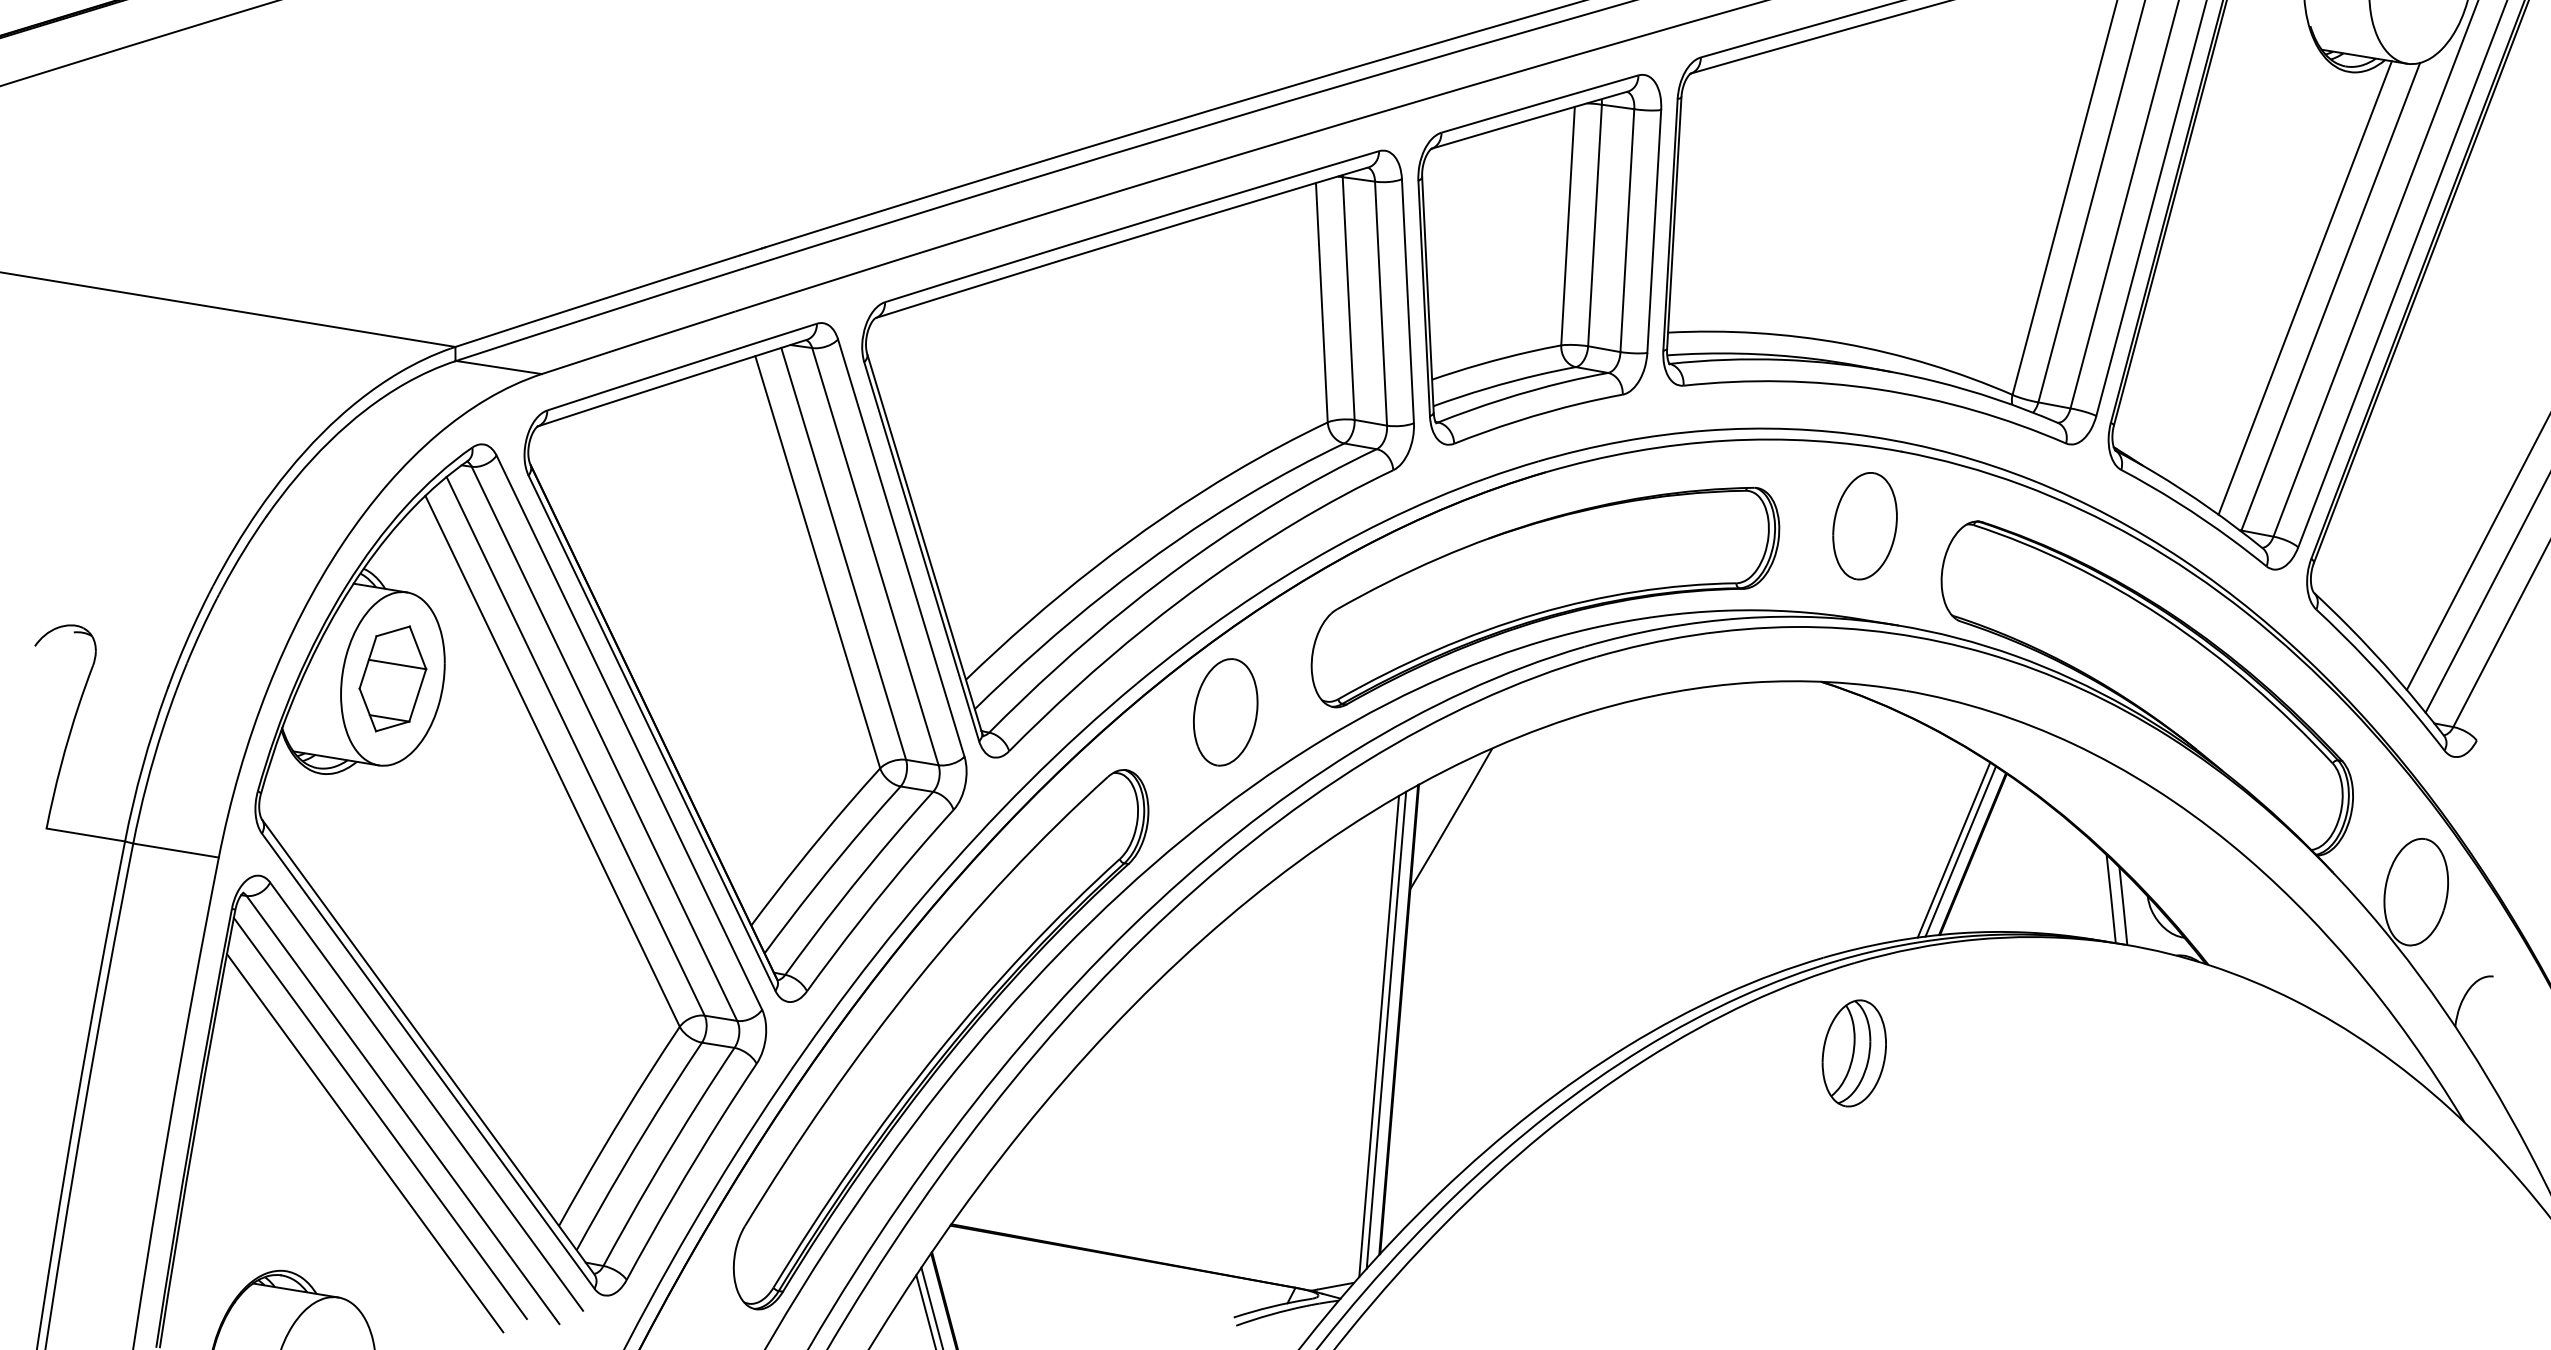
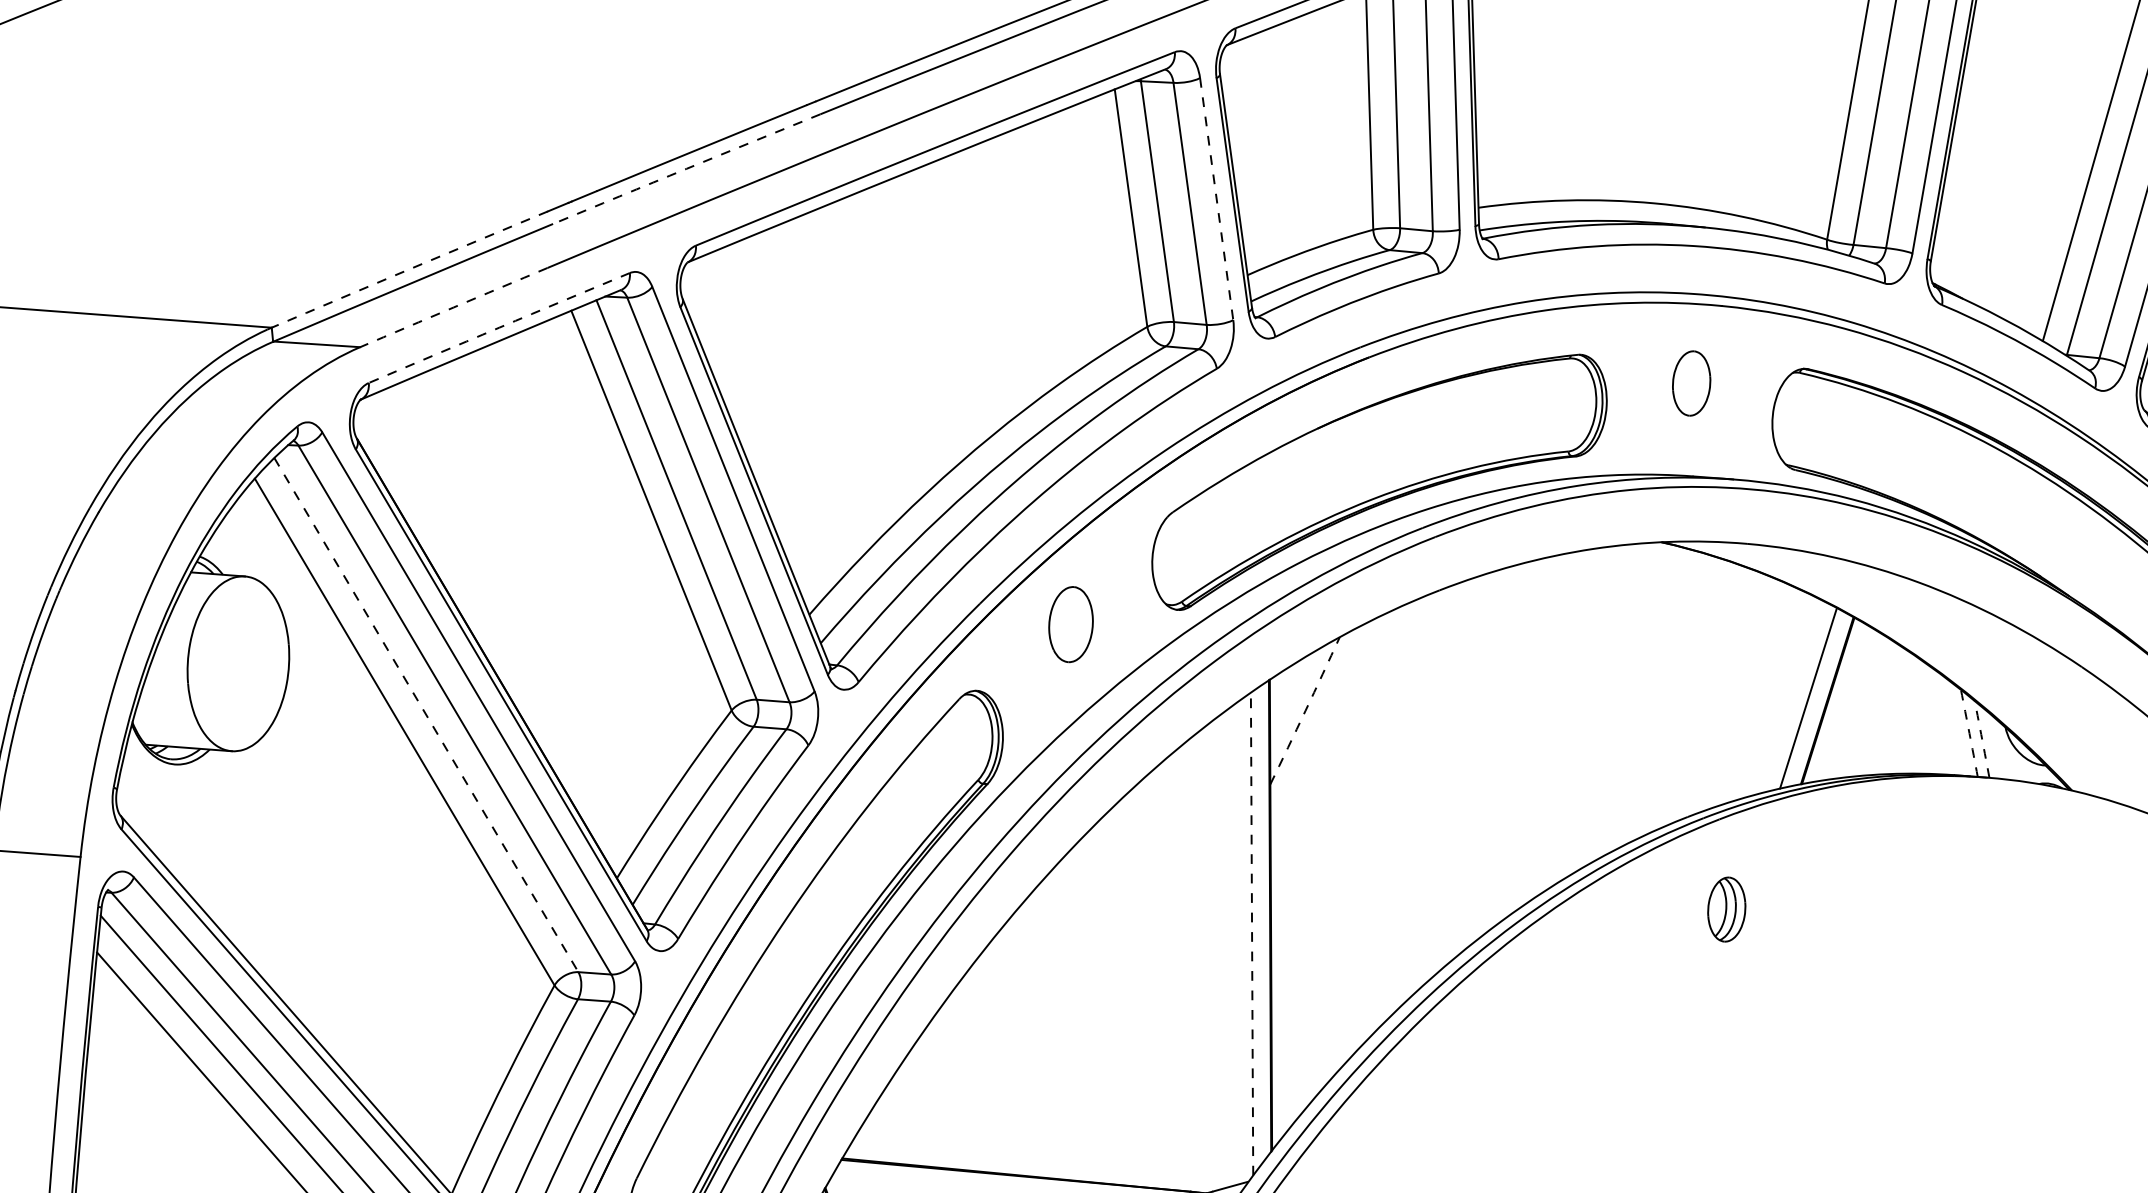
arc: (882, 224) -> (686, 168), solid -> dashed
arc: (597, 300) -> (409, 269), solid -> dashed
line: (1407, 301) -> (1216, 199), solid -> dashed
arc: (638, 342) -> (453, 307), solid -> dashed
arc: (682, 366) -> (499, 327), solid -> dashed
part: (1864, 526) -> (1691, 383), size x0.6
part: (392, 678) -> (237, 663), removed
part: (1225, 712) -> (1070, 624), size x0.7
line: (575, 746) -> (426, 715), solid -> dashed
arc: (1451, 818) -> (1305, 710), solid -> dashed
line: (1960, 851) -> (1815, 699), removed
arc: (2111, 899) -> (1969, 733), solid -> dashed
arc: (2123, 906) -> (1982, 739), solid -> dashed
line: (1386, 1029) -> (1258, 926), removed
line: (1379, 1035) -> (1252, 933), solid -> dashed
part: (1853, 1053) -> (1726, 909), size x0.6

